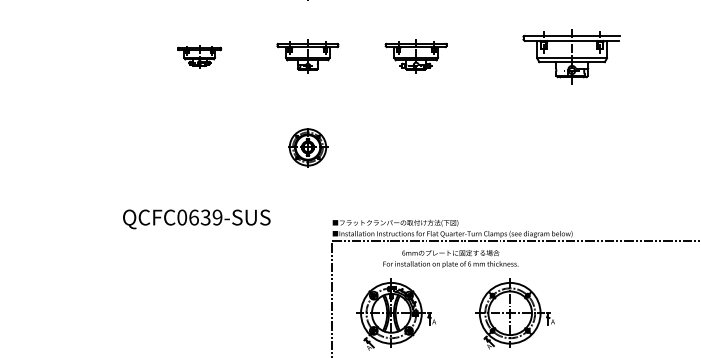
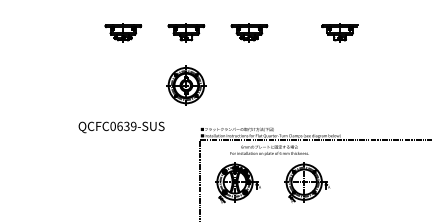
part: (199, 56) -> (123, 32), size x1.43
part: (570, 56) -> (339, 32), size x0.62
part: (308, 147) -> (186, 85), size x1.67

